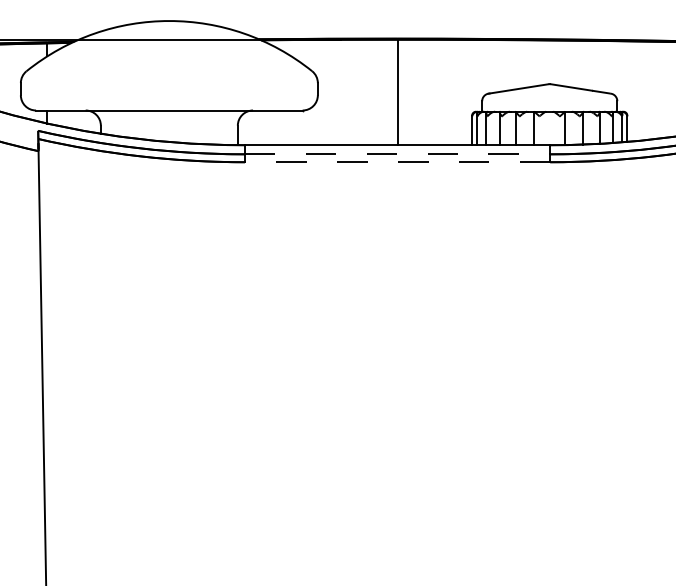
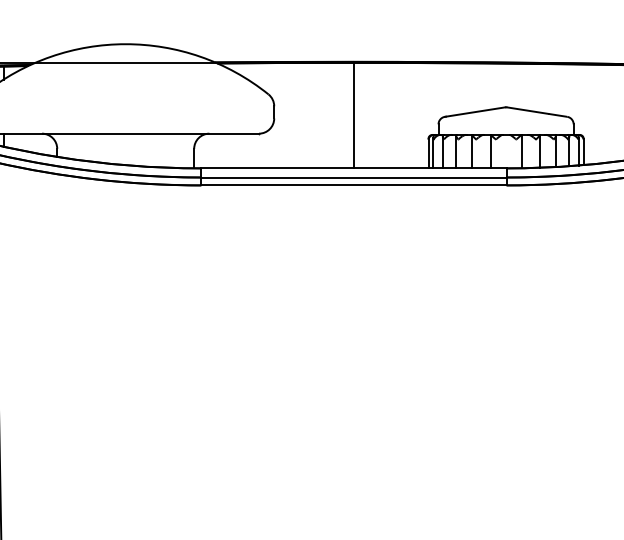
line: (397, 154) -> (353, 177), dashed -> solid
line: (397, 162) -> (353, 185), dashed -> solid

